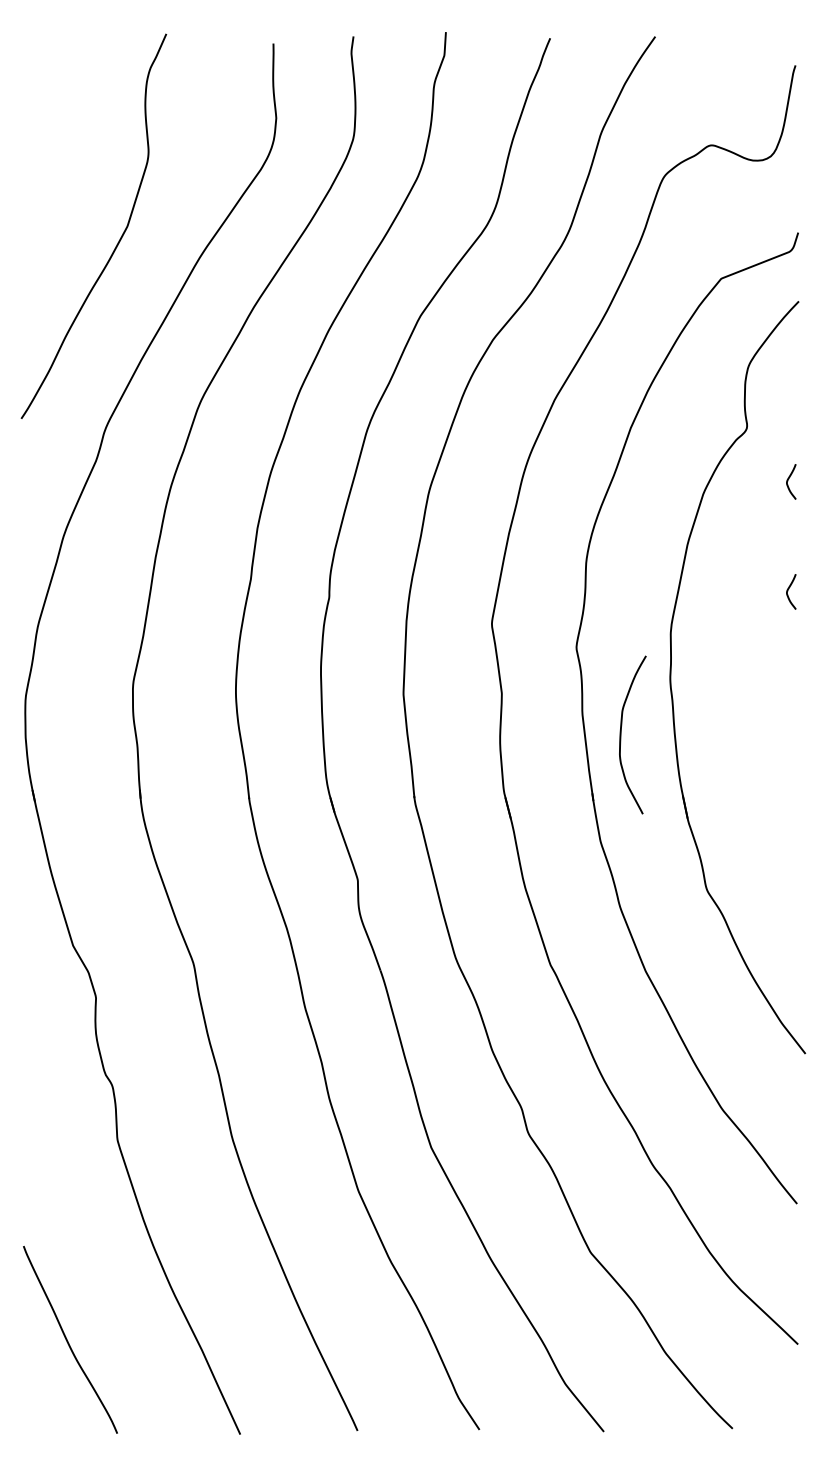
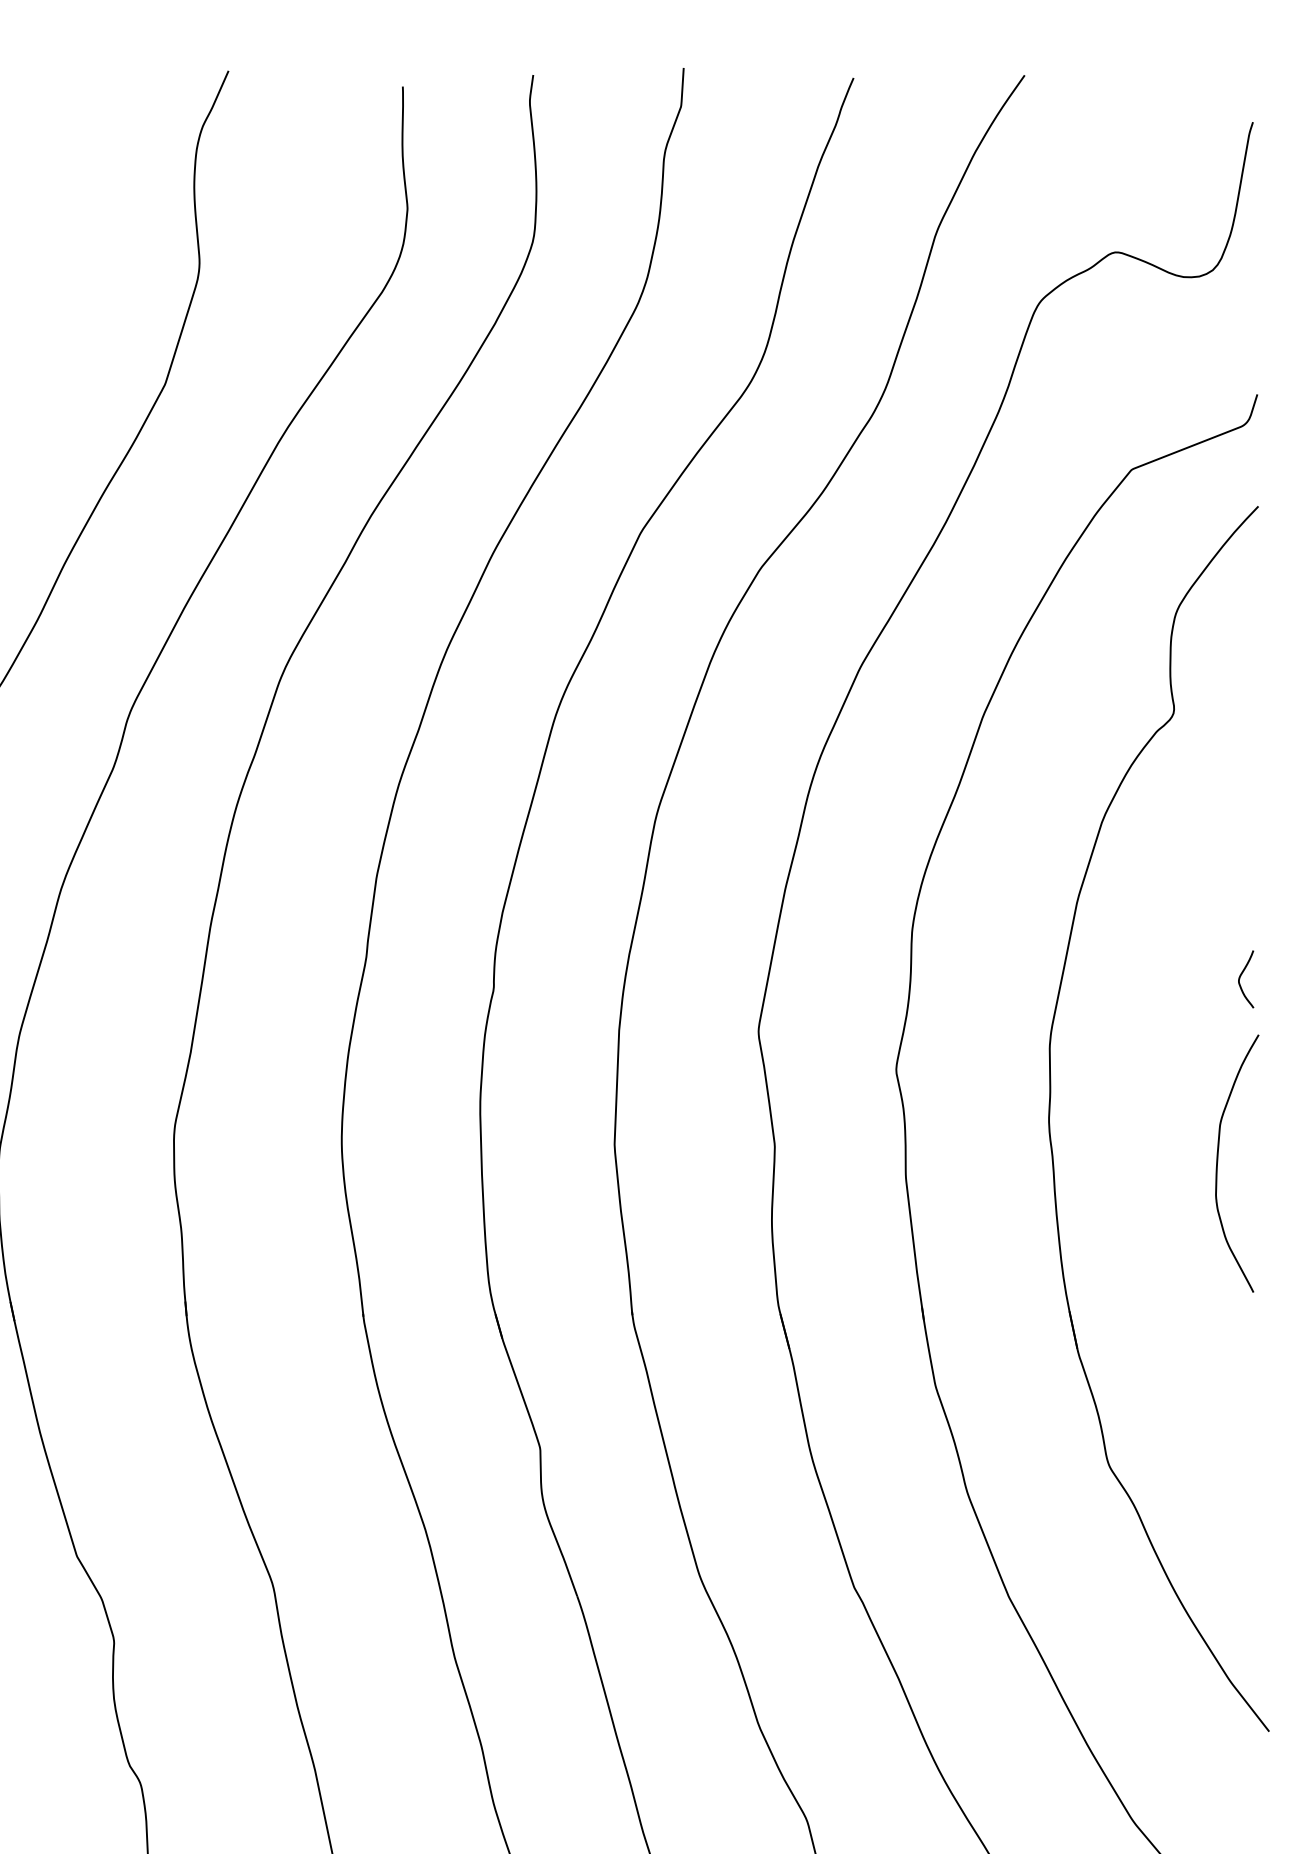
curve: (788, 481) -> (1241, 799), removed
curve: (621, 734) -> (1218, 1162), moved

